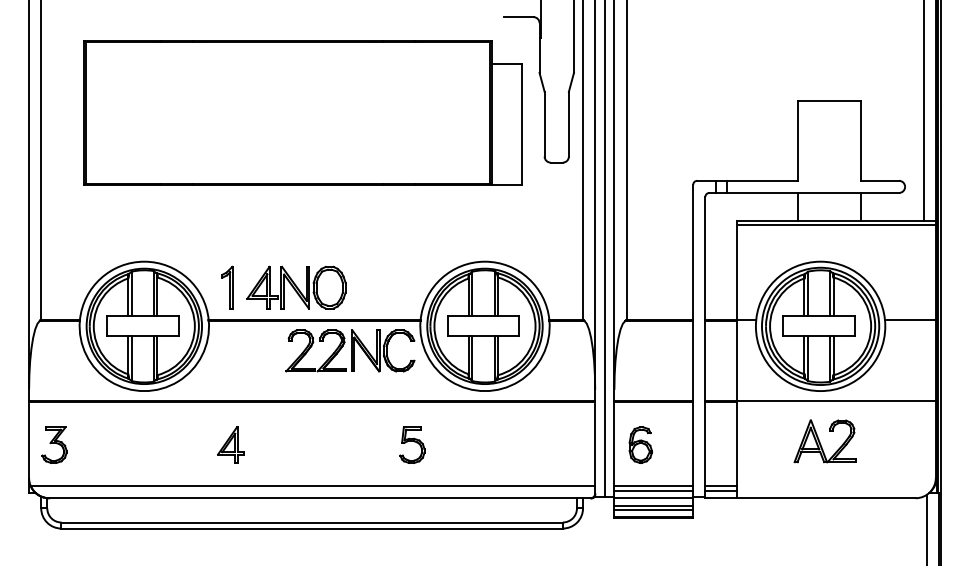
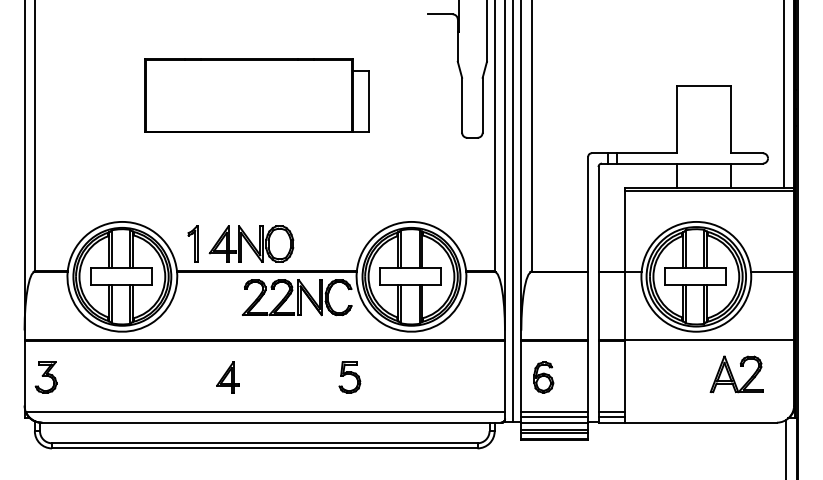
part: (302, 112) -> (256, 95), size x0.6
part: (824, 441) -> (736, 374), moved
part: (230, 444) -> (227, 377), moved

